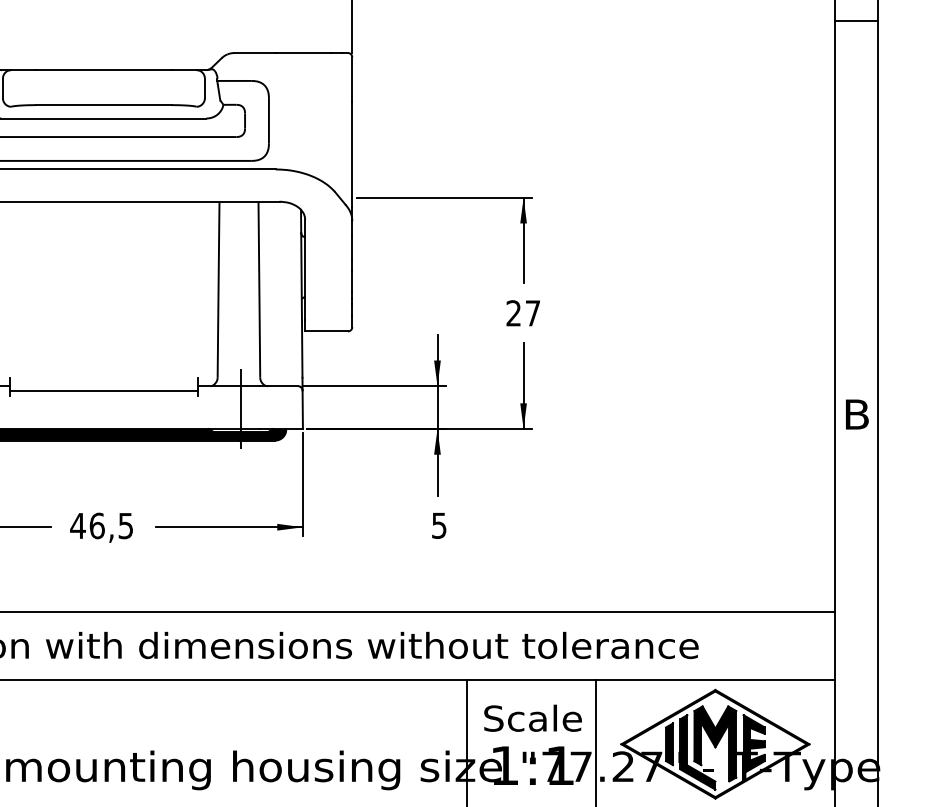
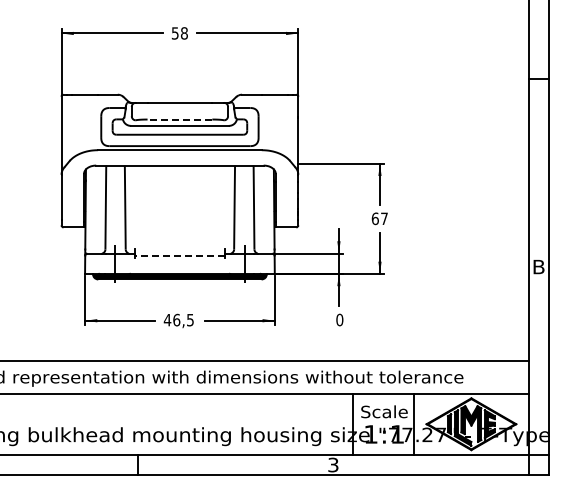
line: (103, 105) -> (179, 119), solid -> dashed
text: (512, 312) -> (374, 218), 27 -> 67
line: (103, 390) -> (179, 255), solid -> dashed
text: (438, 524) -> (339, 319), 5 -> 0

